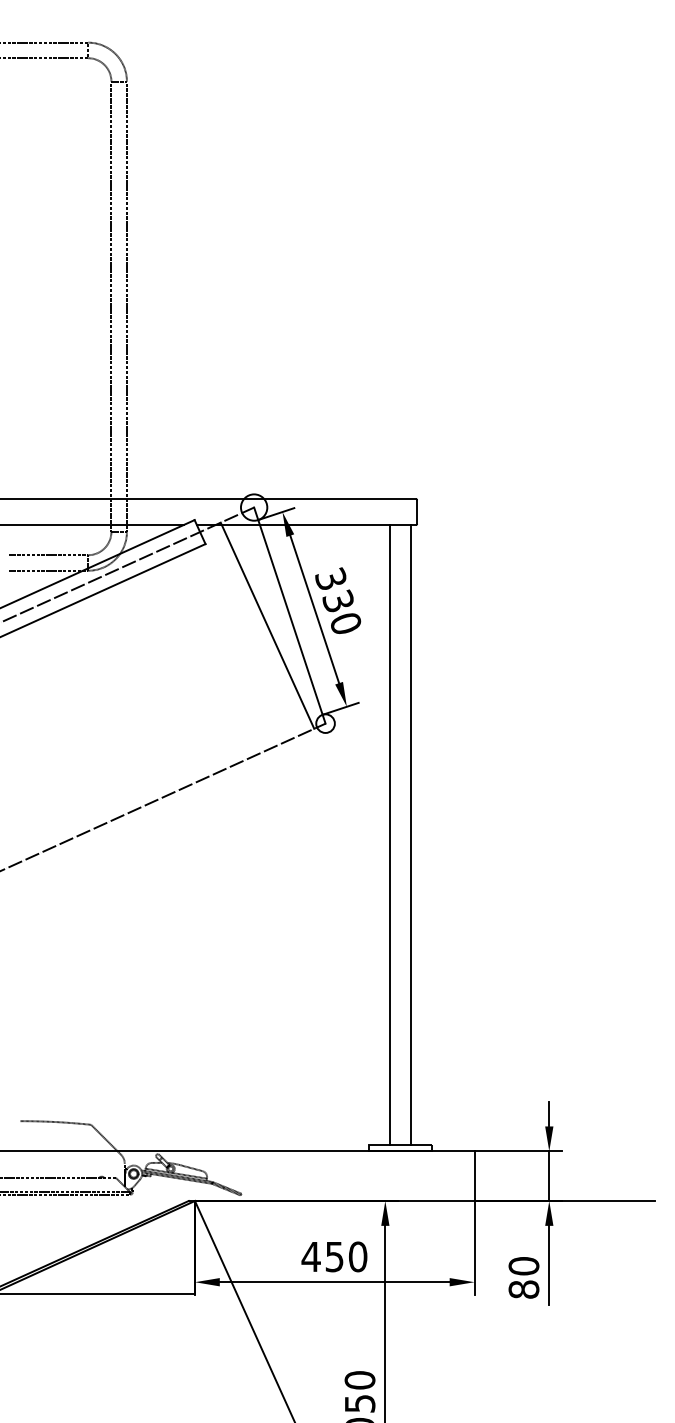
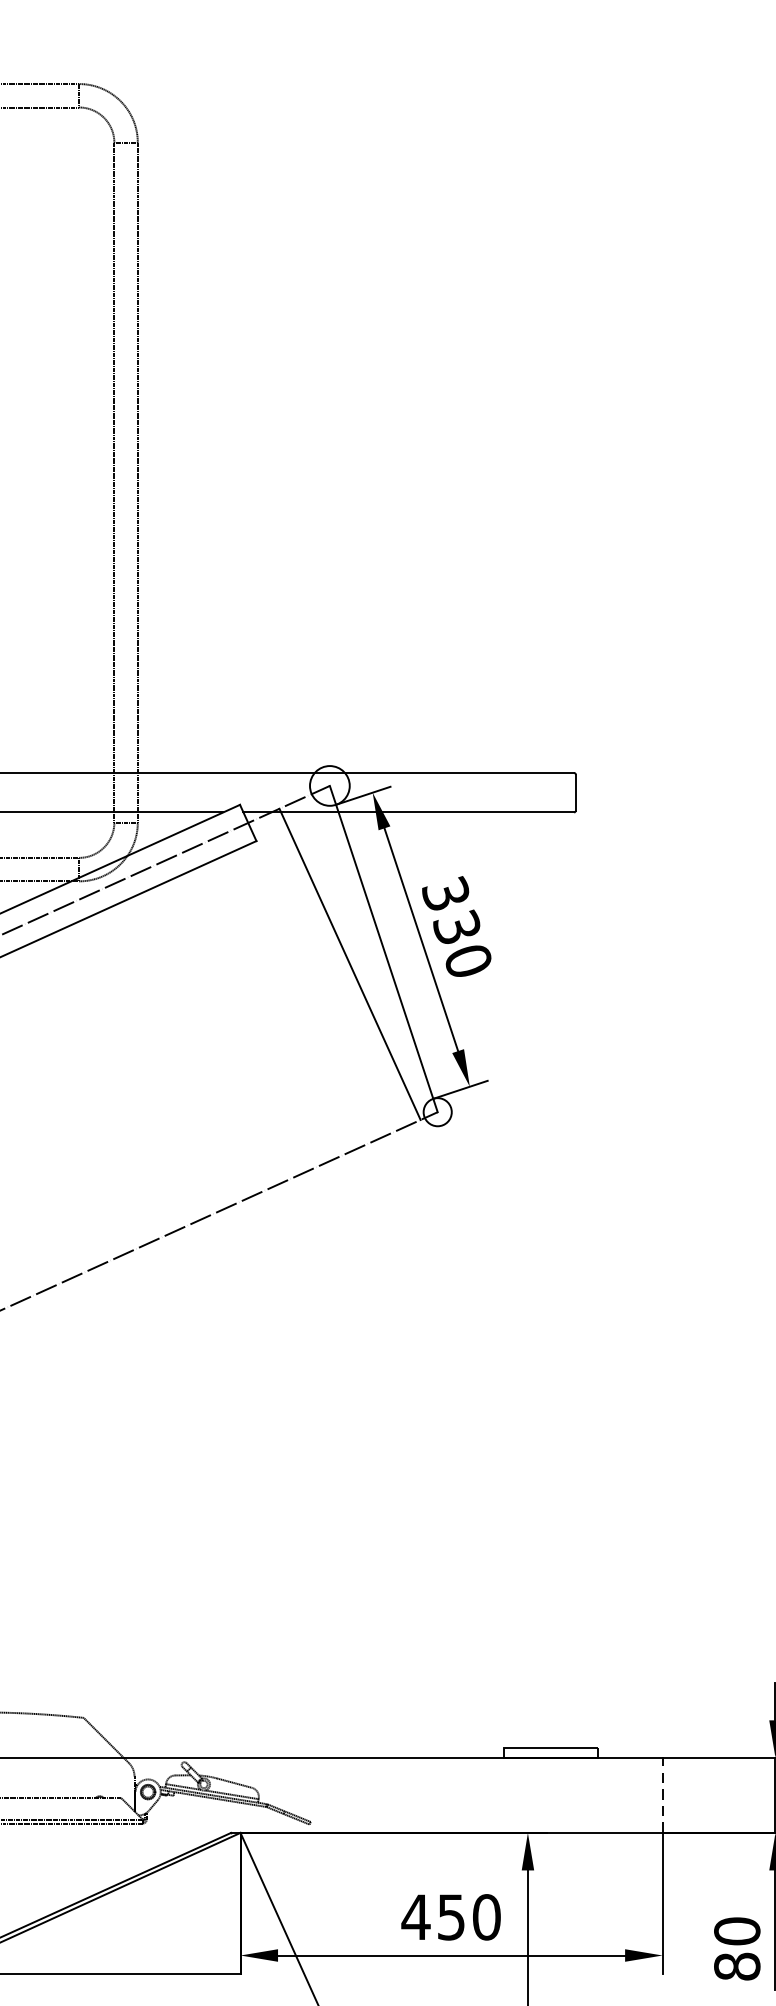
line: (389, 835) -> (534, 1281), removed
line: (411, 835) -> (567, 1281), removed
line: (474, 1176) -> (662, 1795), solid -> dashed

